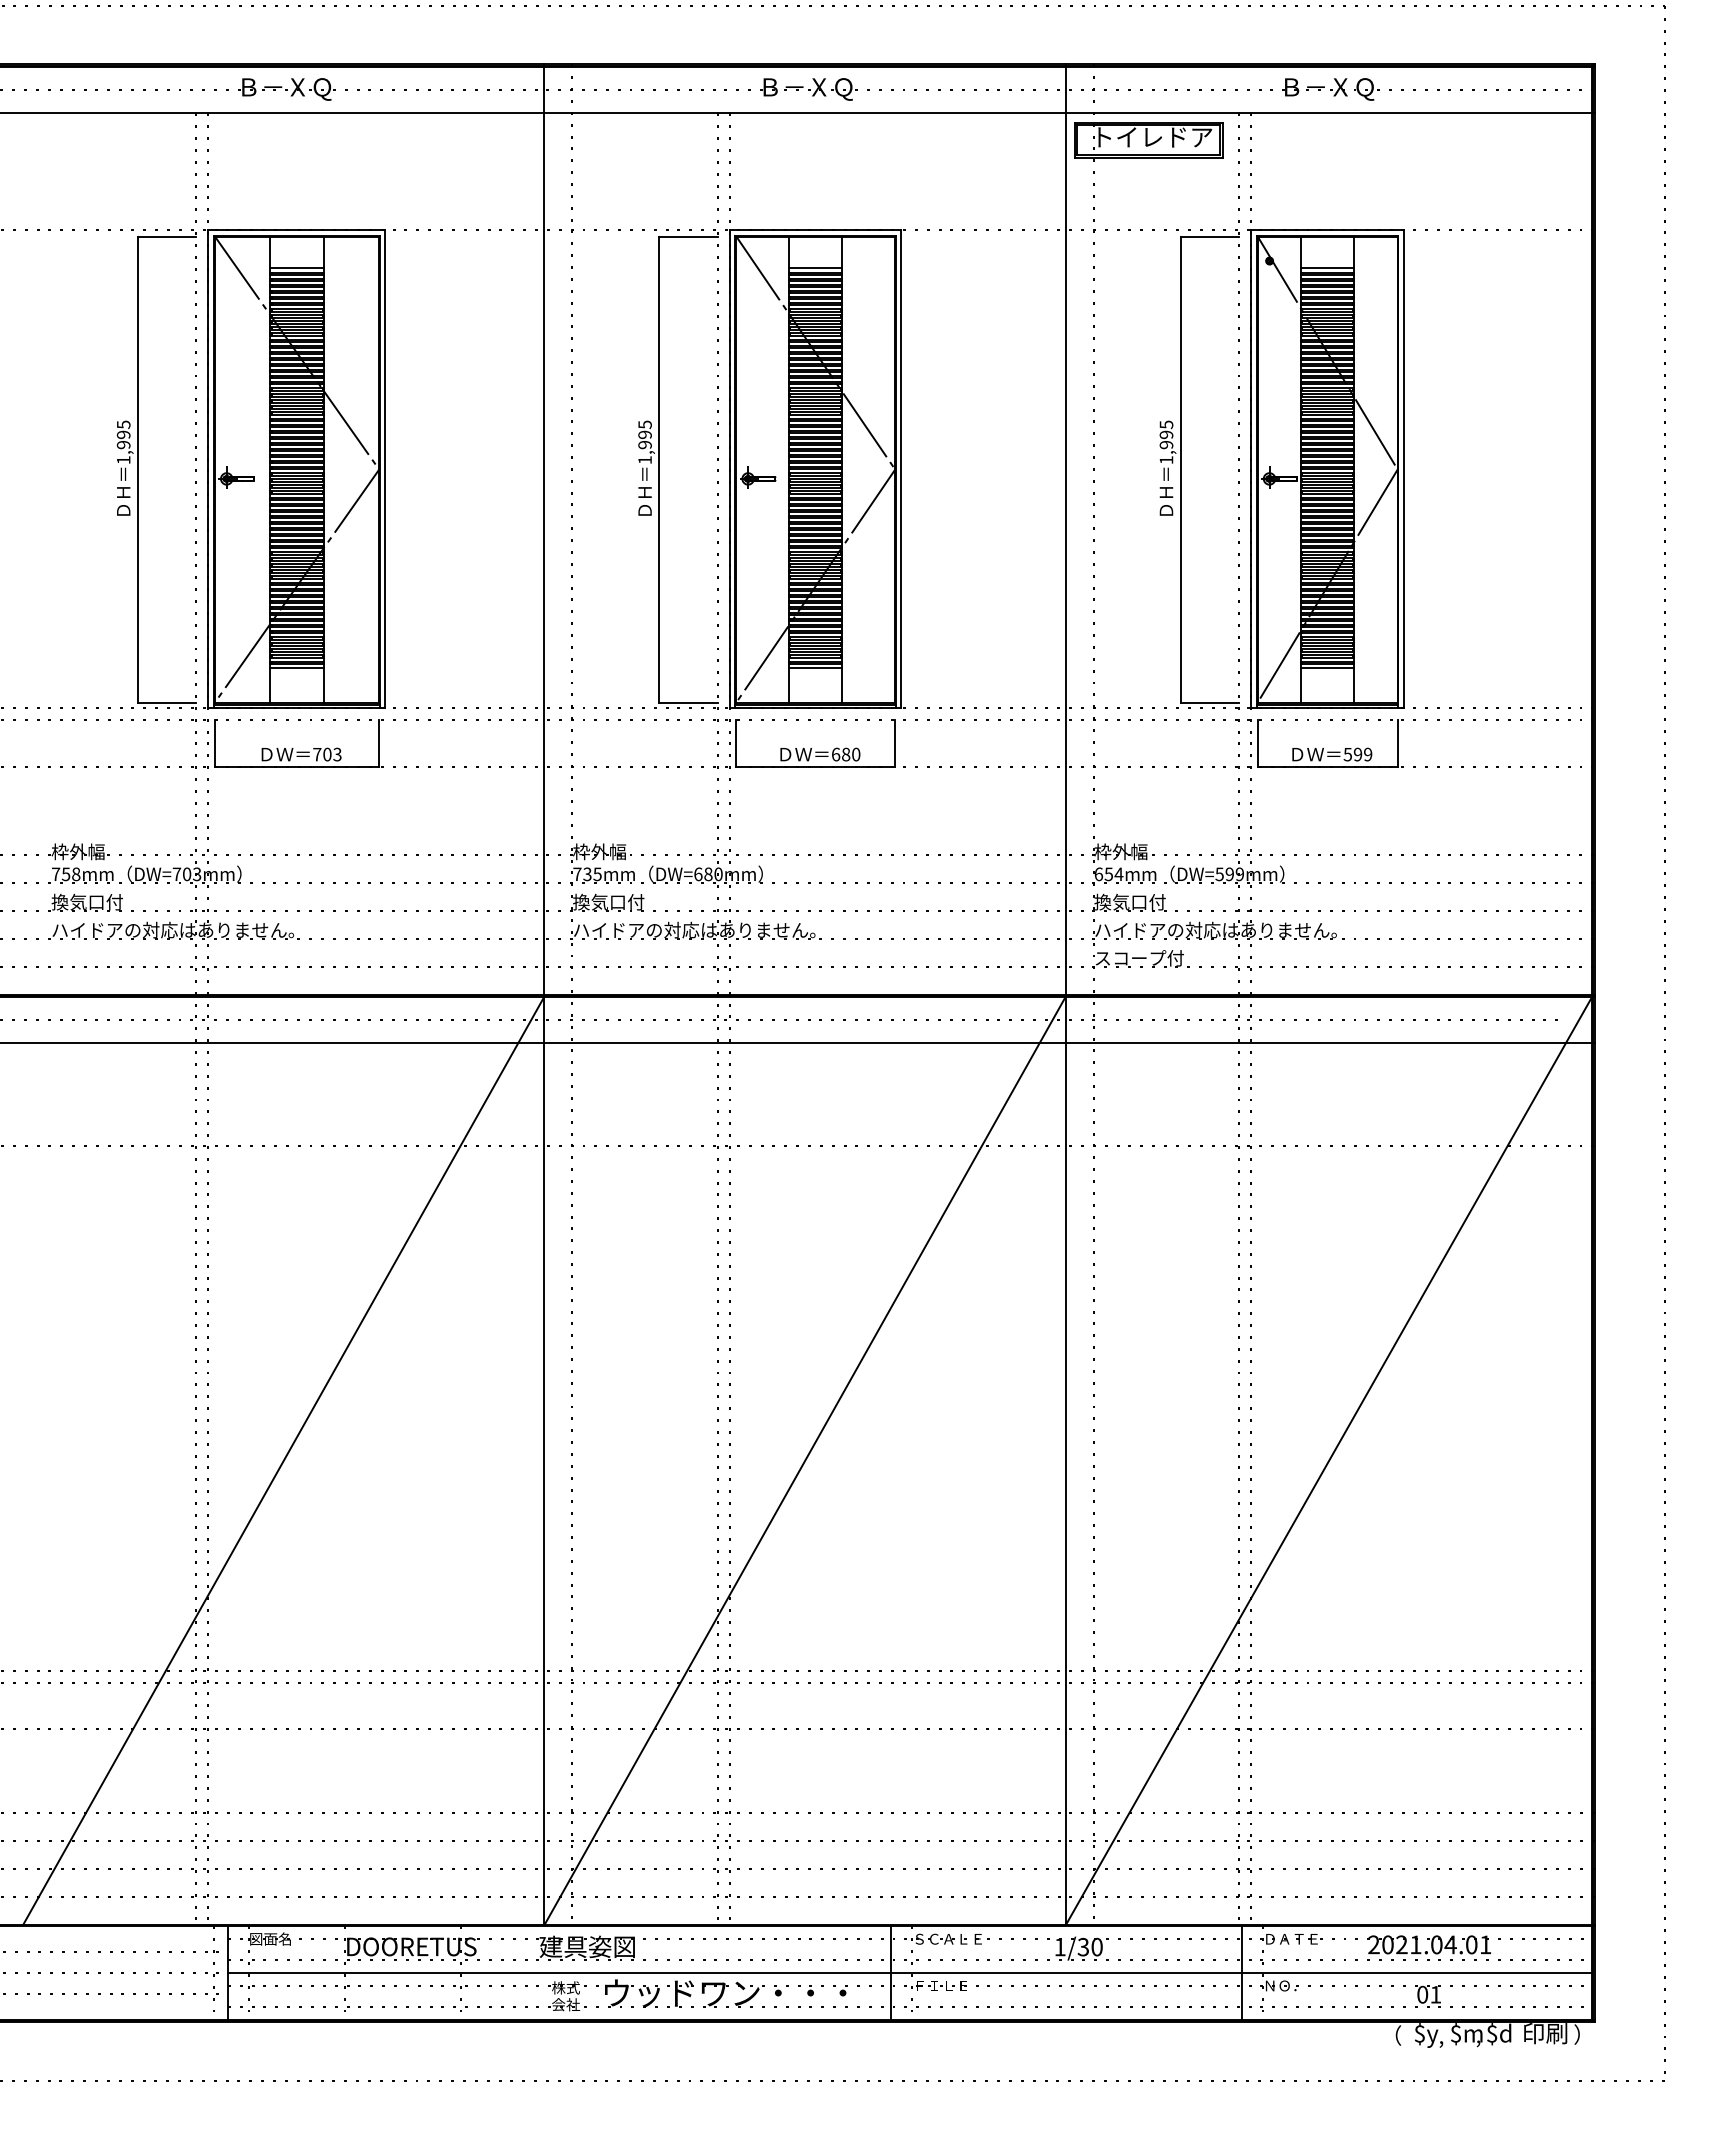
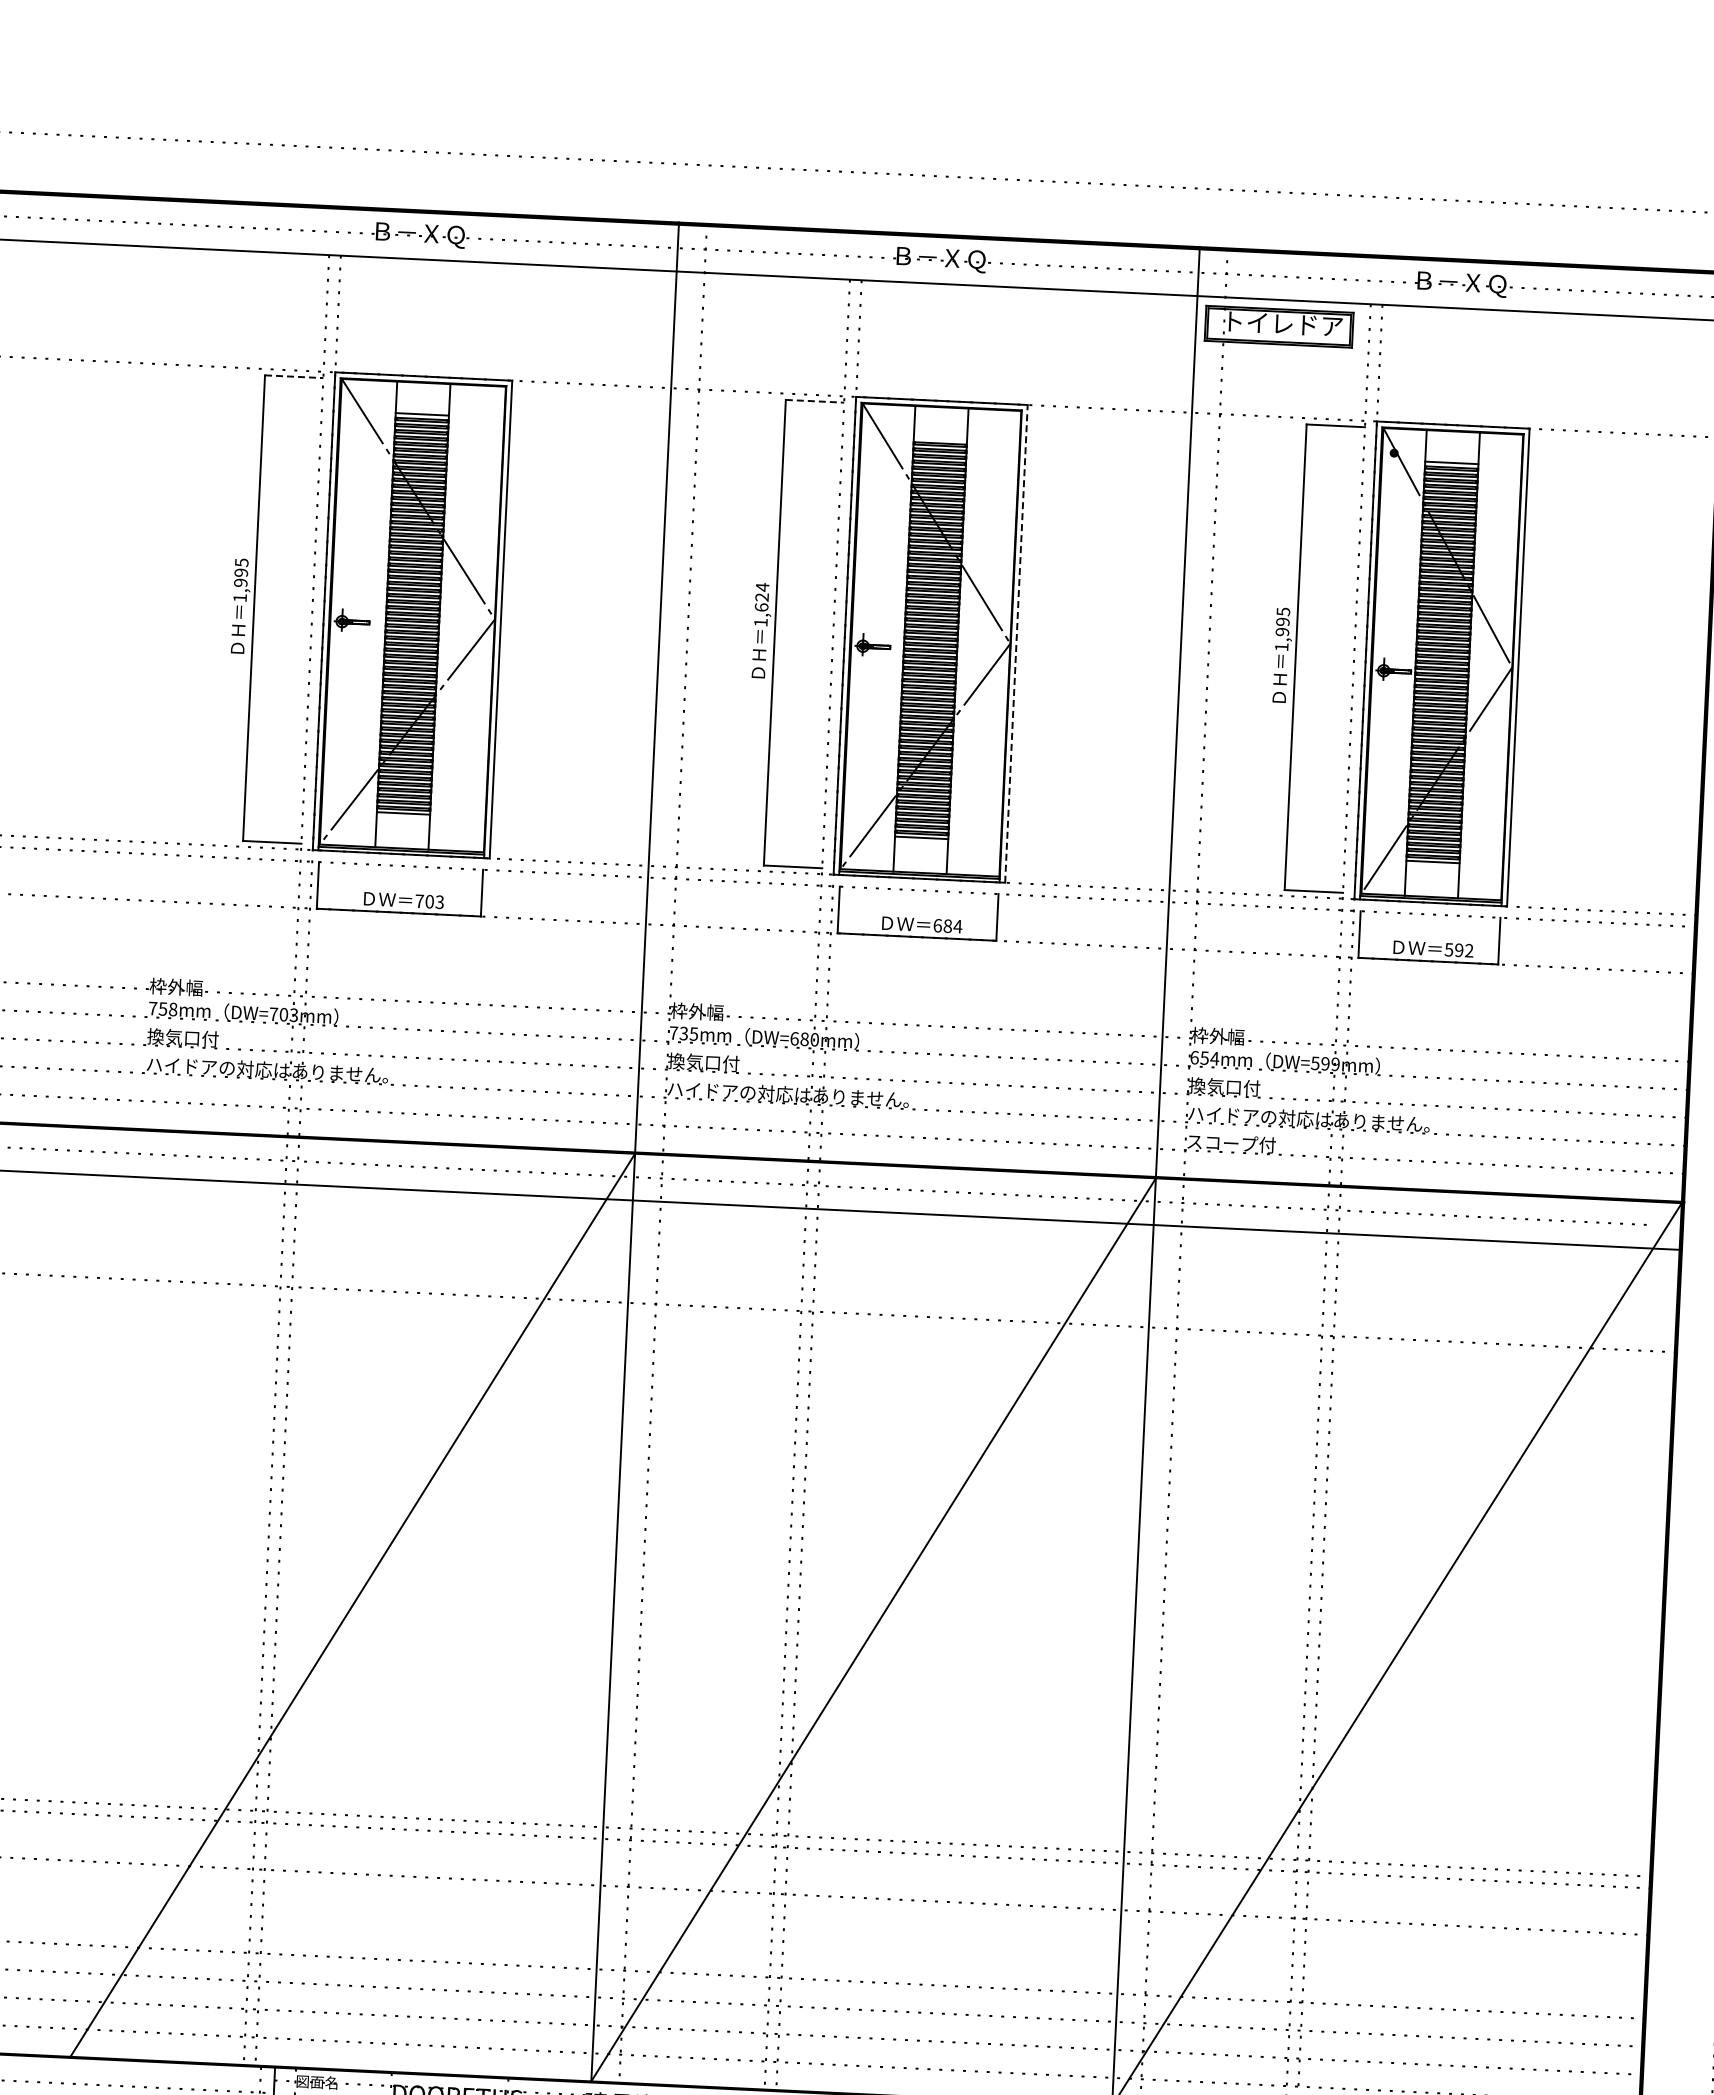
line: (167, 236) -> (294, 376), solid -> dashed
line: (689, 236) -> (815, 401), solid -> dashed
line: (815, 268) -> (940, 439), removed
text: (644, 434) -> (761, 596), 1,995 -> 1,624
line: (901, 468) -> (1016, 643), solid -> dashed
text: (855, 754) -> (957, 926), 680 -> 684
text: (1368, 754) -> (1469, 950), 599 -> 592

